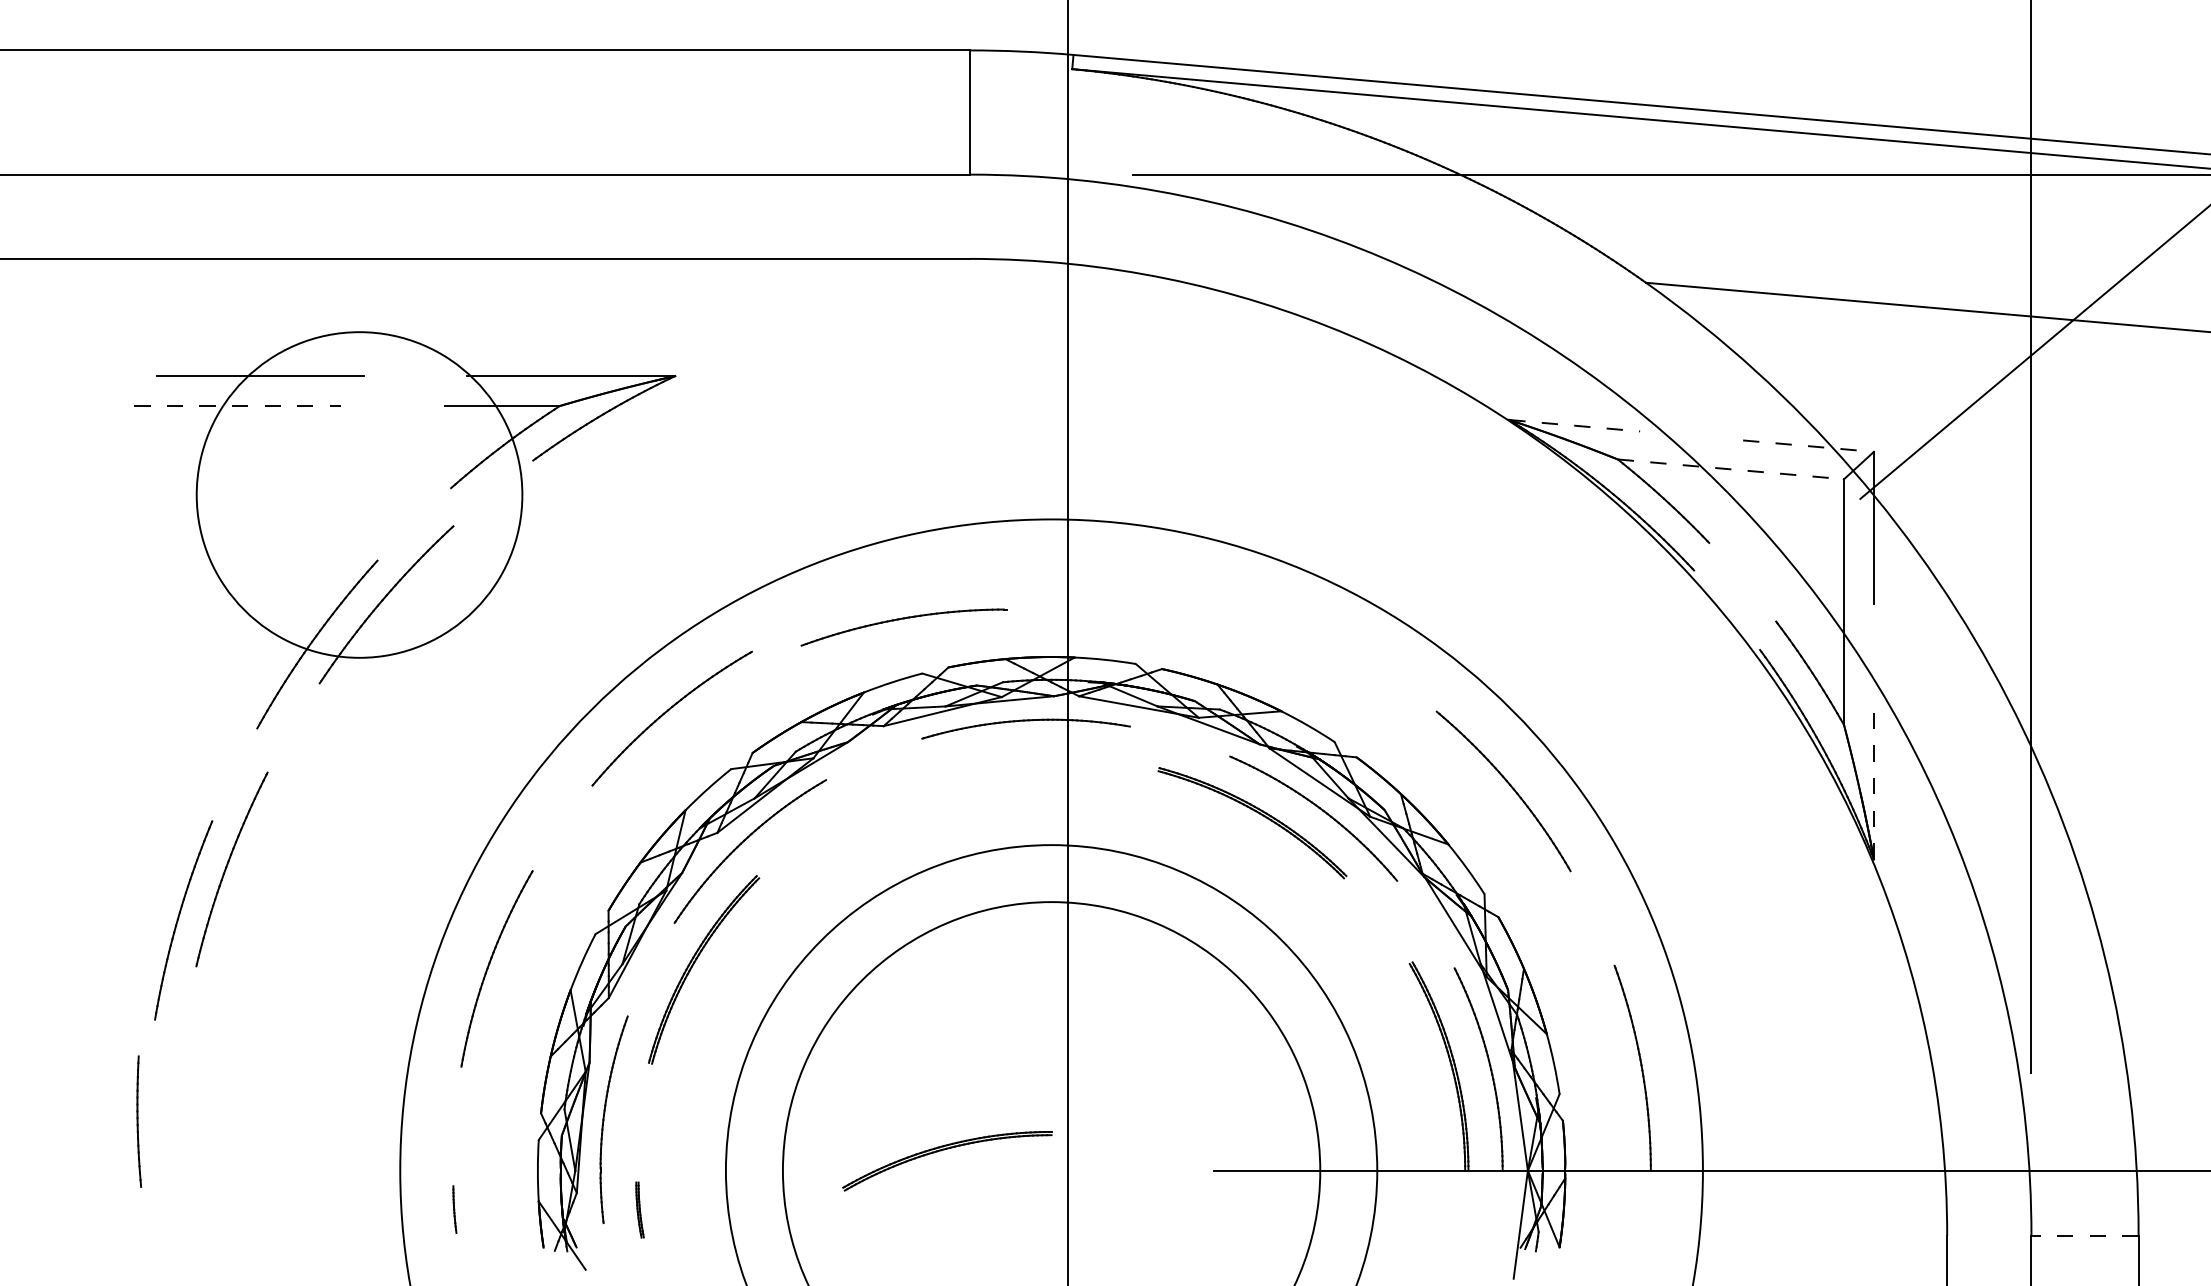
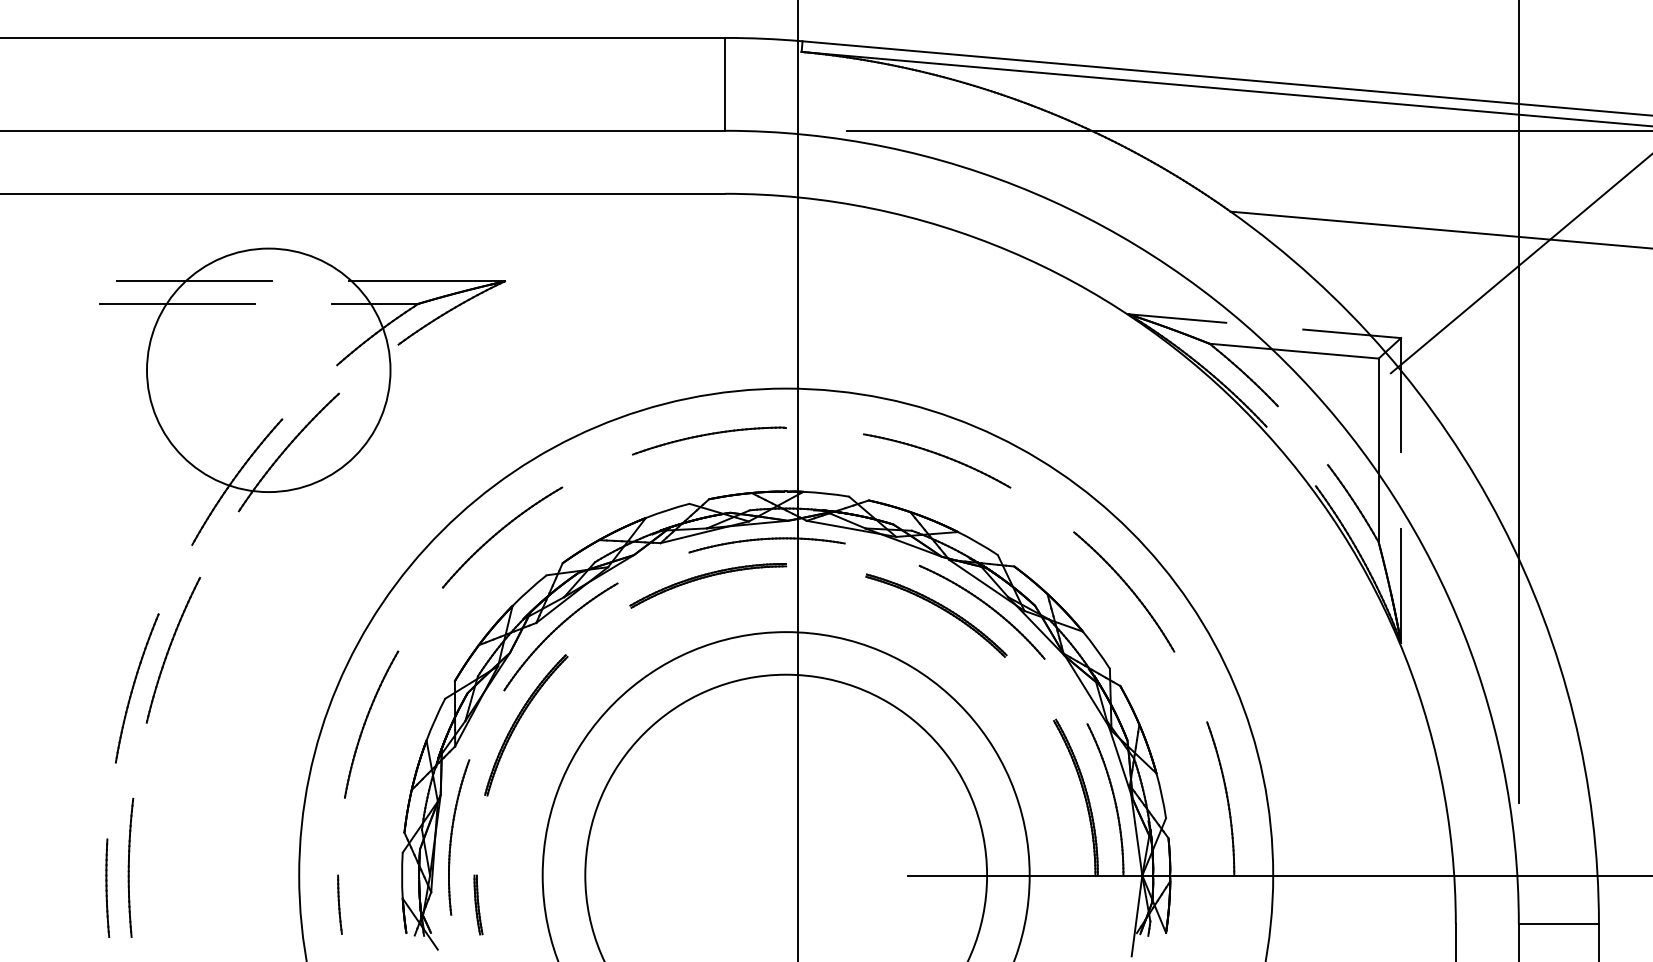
line: (238, 405) -> (178, 303), dashed -> solid
line: (1574, 425) -> (1177, 318), dashed -> solid
line: (1808, 446) -> (1352, 334), dashed -> solid
line: (1730, 469) -> (1293, 351), dashed -> solid
part: (1255, 608) -> (938, 455), added
part: (903, 619) -> (709, 435), moved
line: (1873, 782) -> (1400, 585), dashed -> solid
part: (139, 1121) -> (107, 888), moved
part: (944, 1150) -> (706, 577), moved
part: (175, 1160) -> (131, 867), added
part: (454, 1209) -> (339, 904), size x1.67
part: (639, 1209) -> (478, 904), size x1.43
line: (2085, 1235) -> (1559, 924), dashed -> solid

